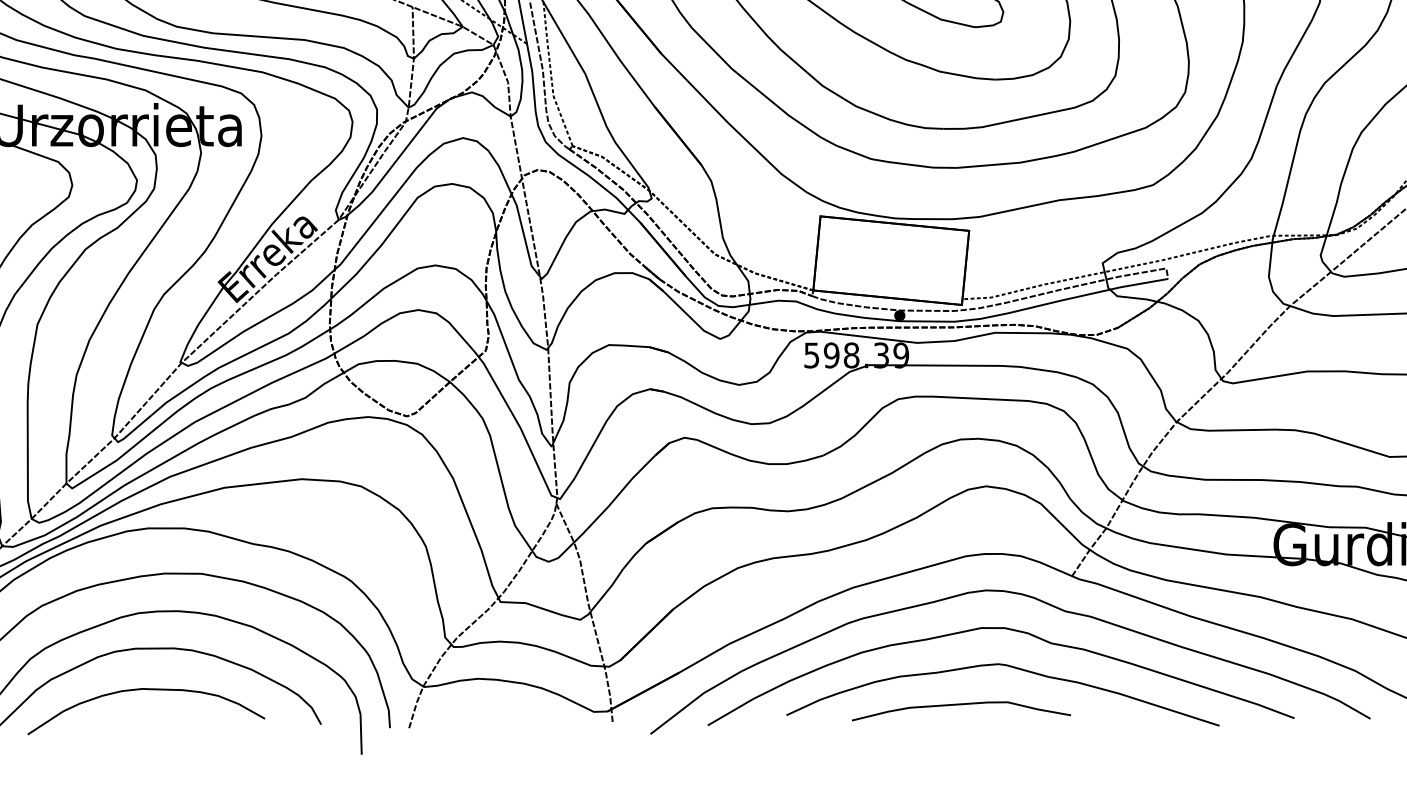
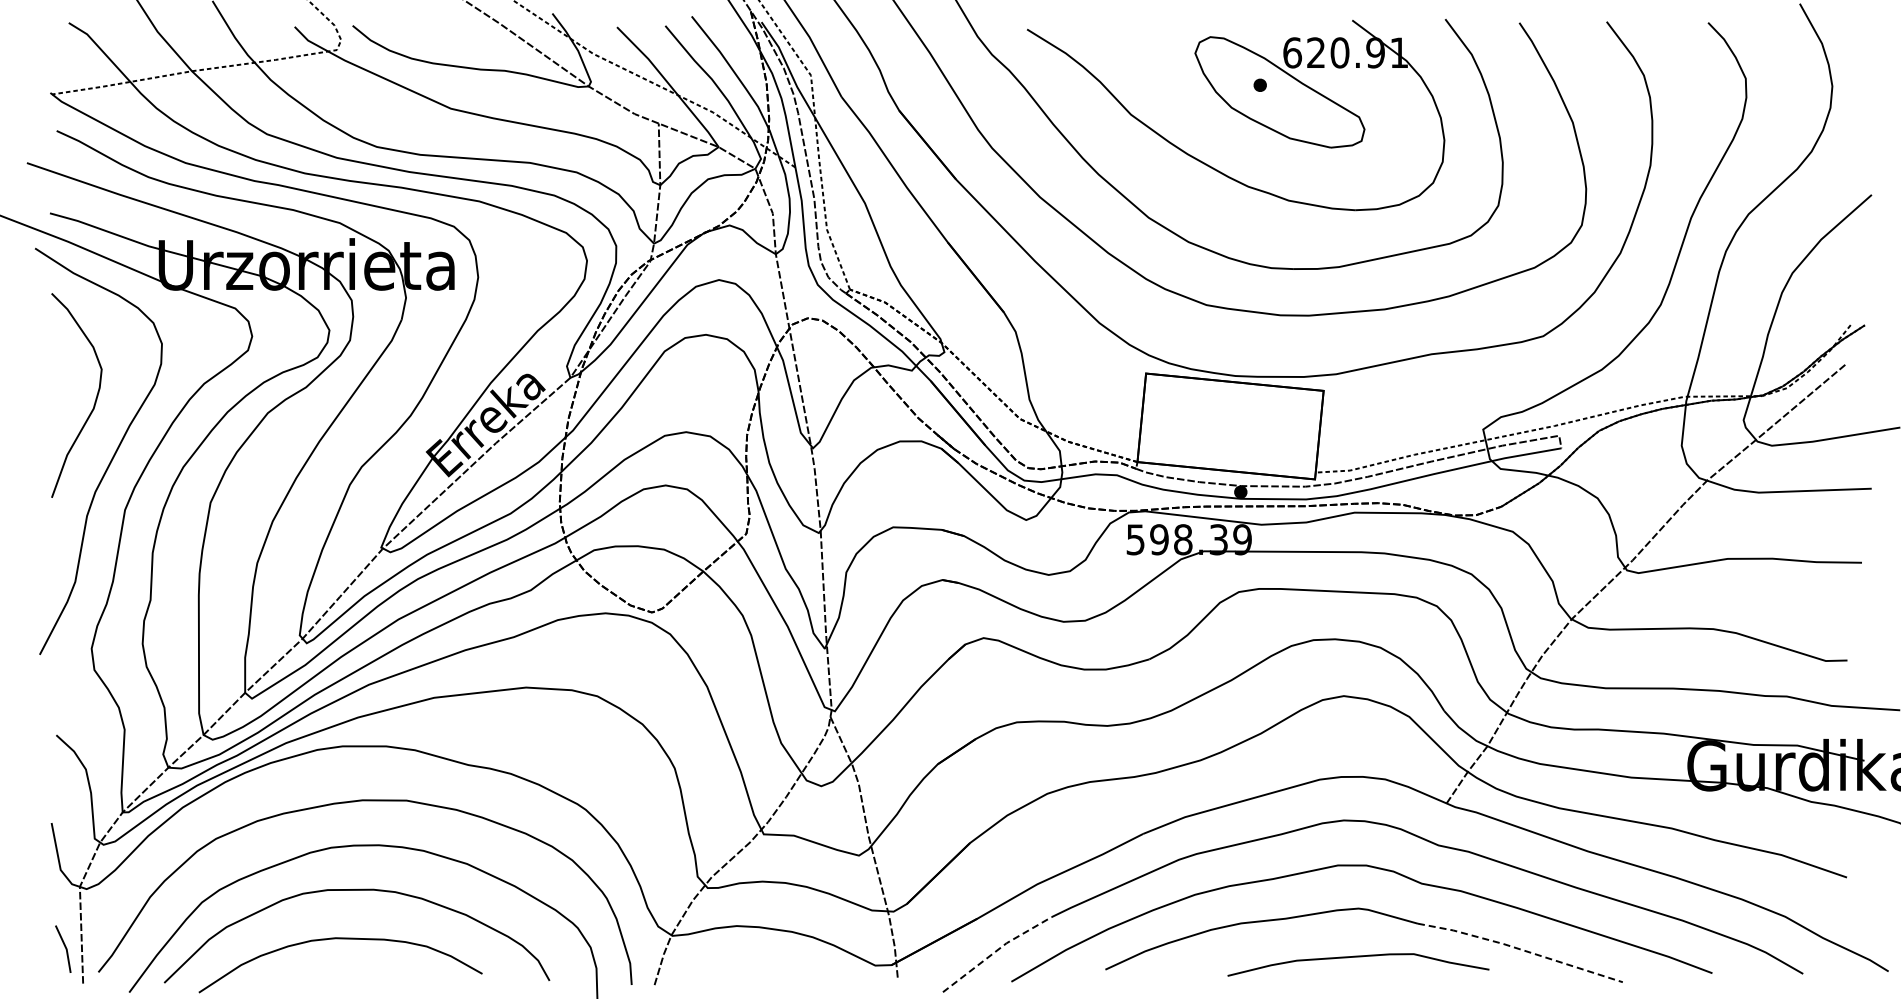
line: (1133, 698) -> (1520, 949), solid -> dashed
line: (695, 700) -> (996, 951), solid -> dashed
curve: (961, 705) -> (1358, 957), moved

